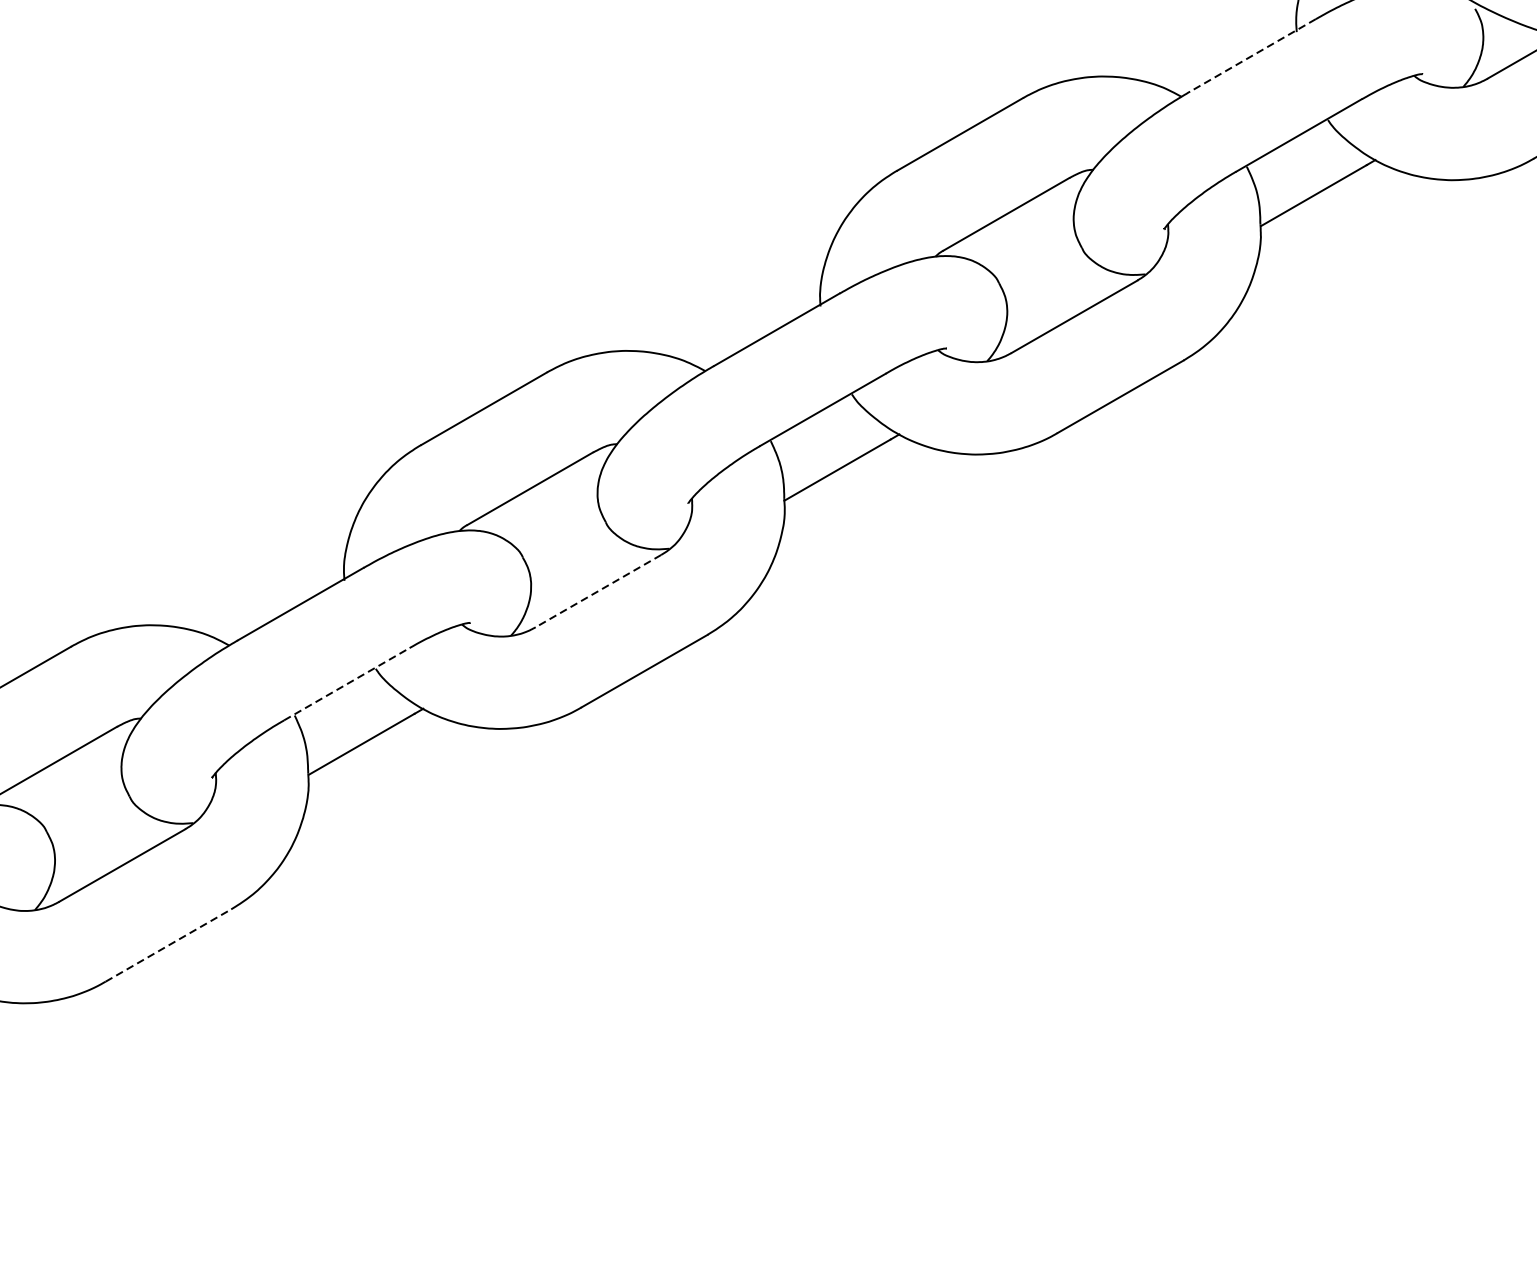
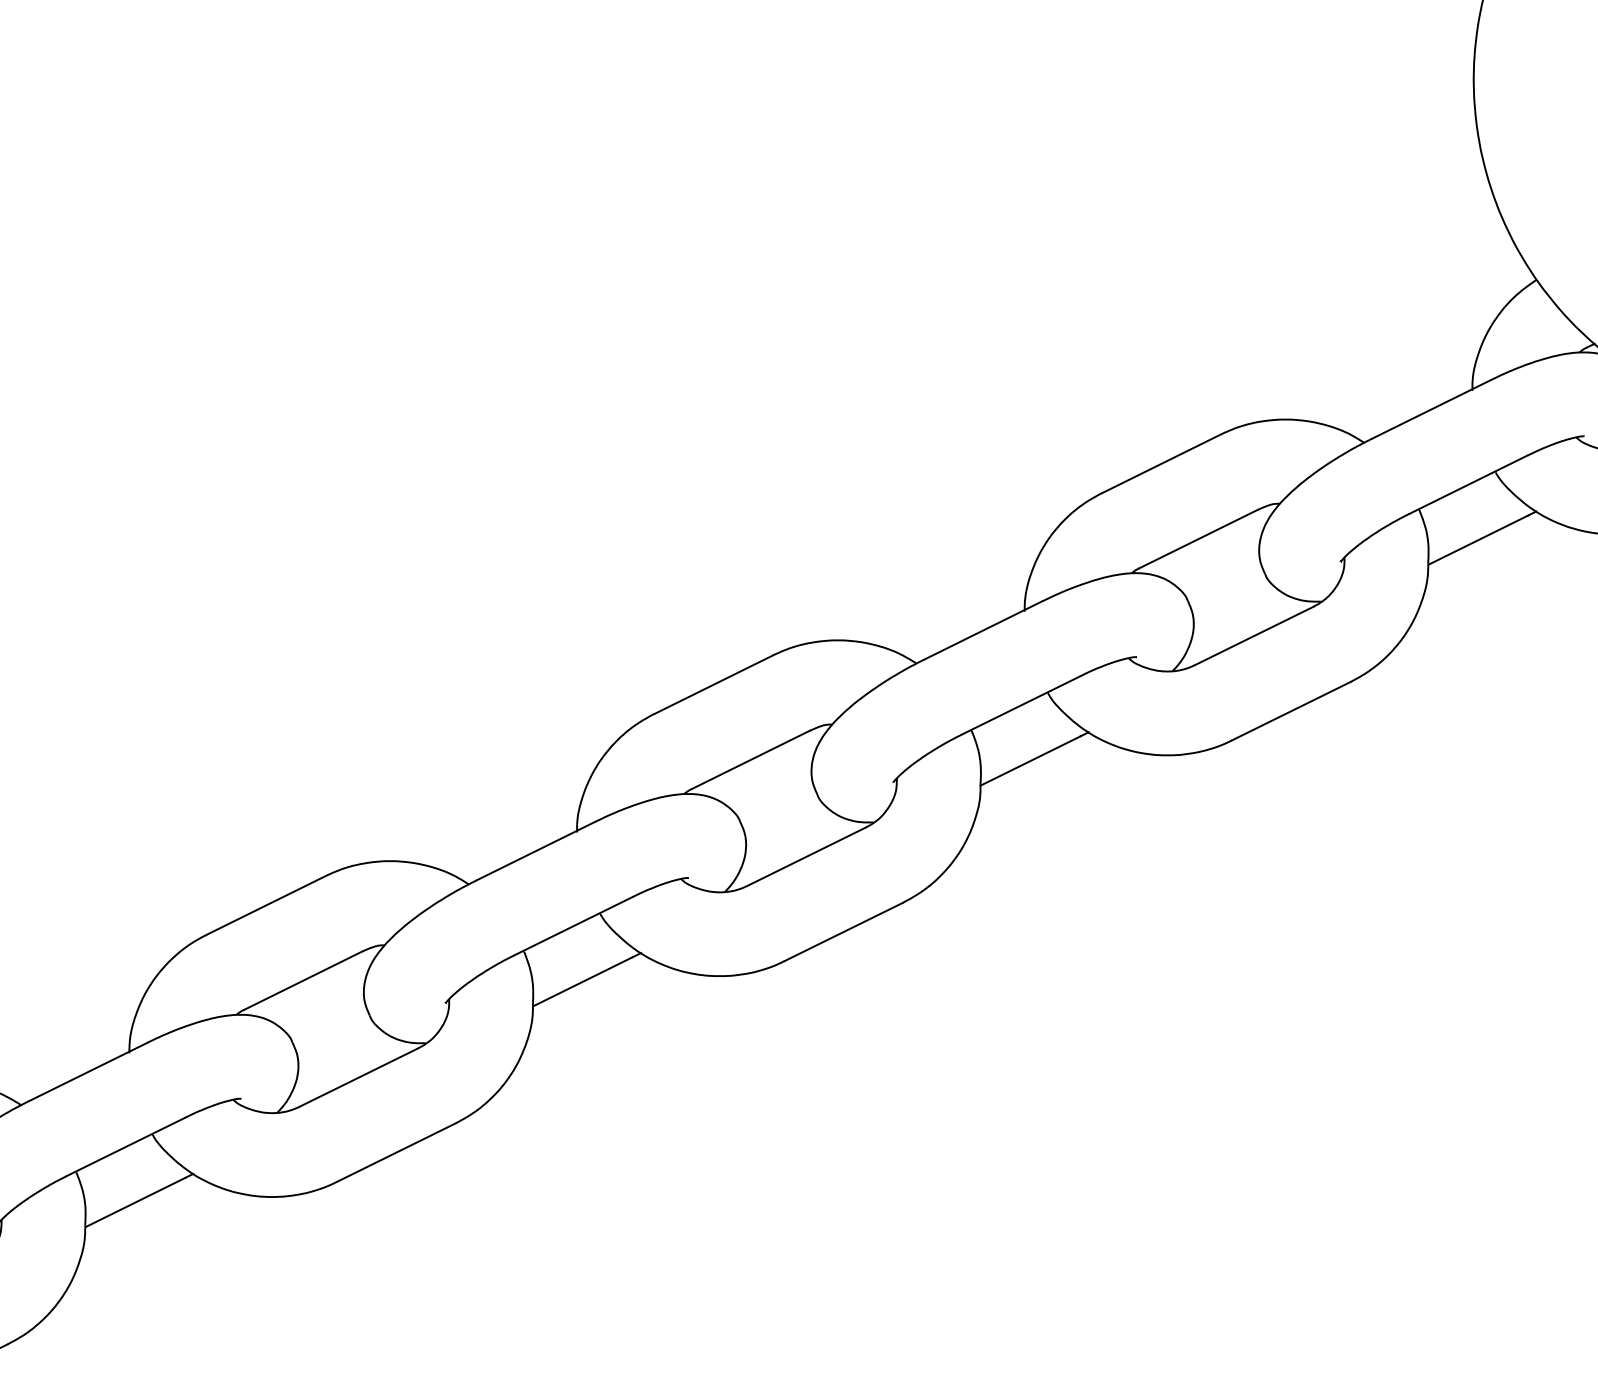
line: (1253, 55) -> (1431, 409), dashed -> solid
line: (598, 590) -> (806, 856), dashed -> solid
line: (347, 684) -> (573, 926), dashed -> solid
line: (168, 945) -> (396, 1152), dashed -> solid

